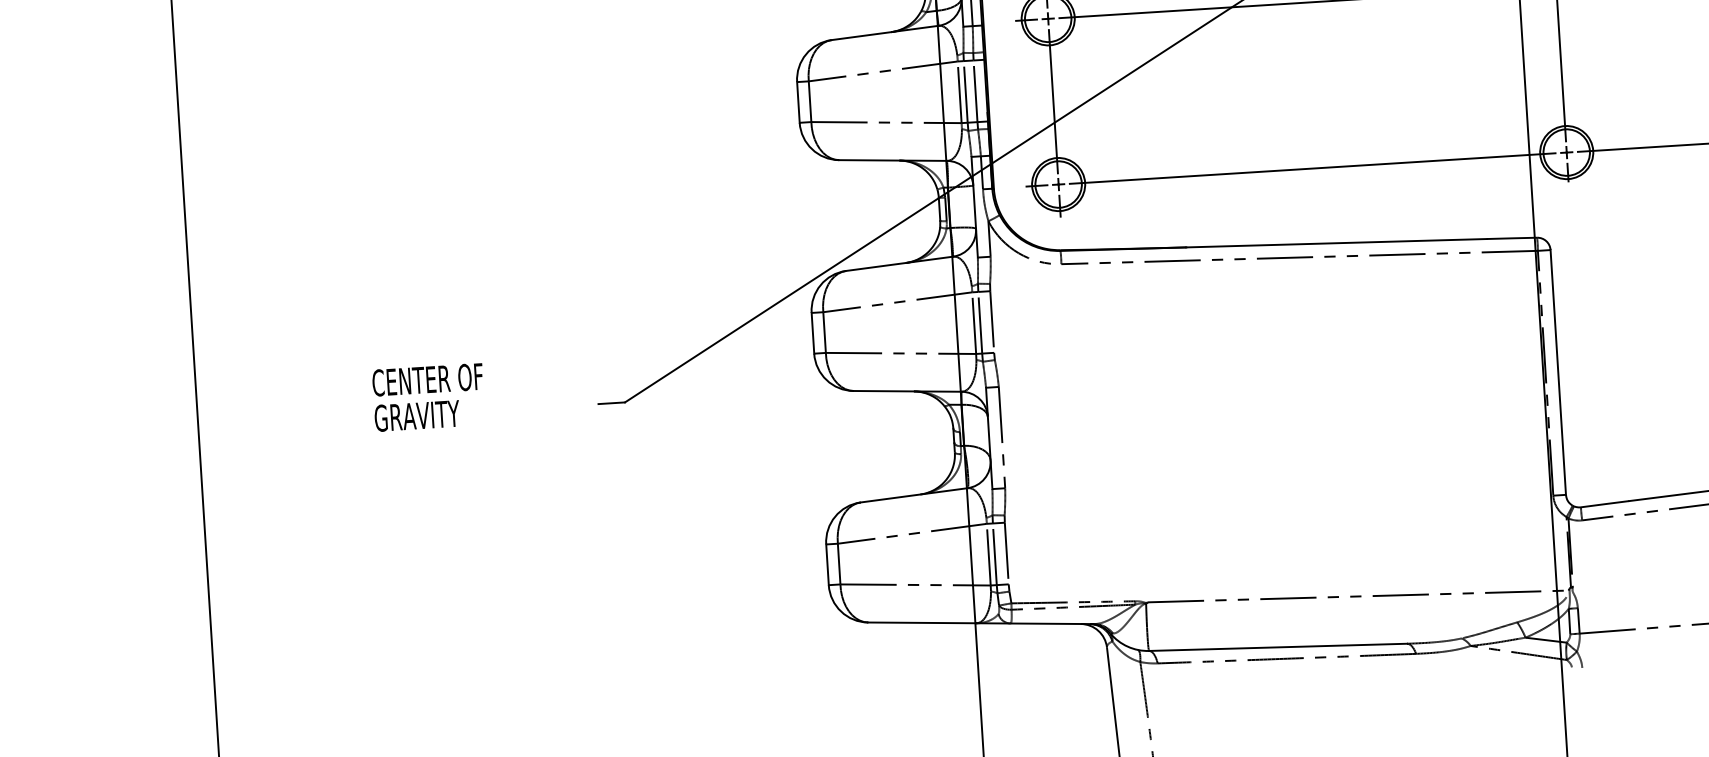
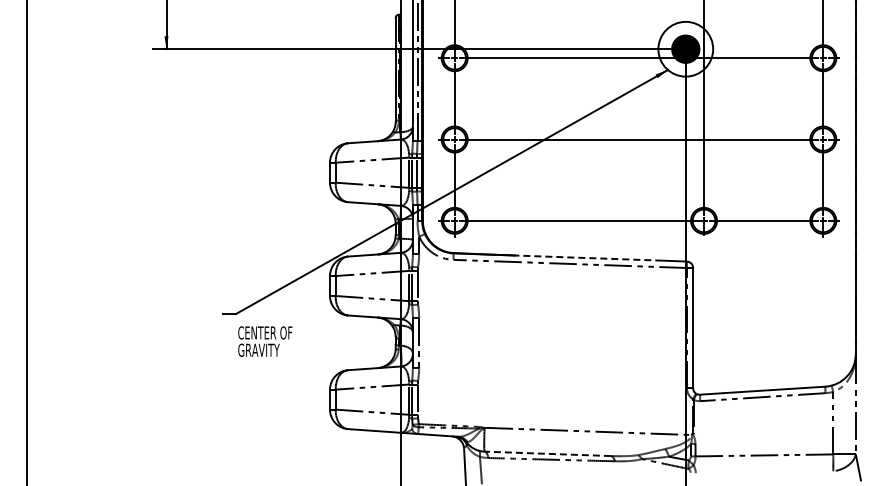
line: (1336, 244) -> (588, 258), solid -> dashed
text: (429, 397) -> (265, 341), moved
line: (1277, 646) -> (547, 453), solid -> dashed

